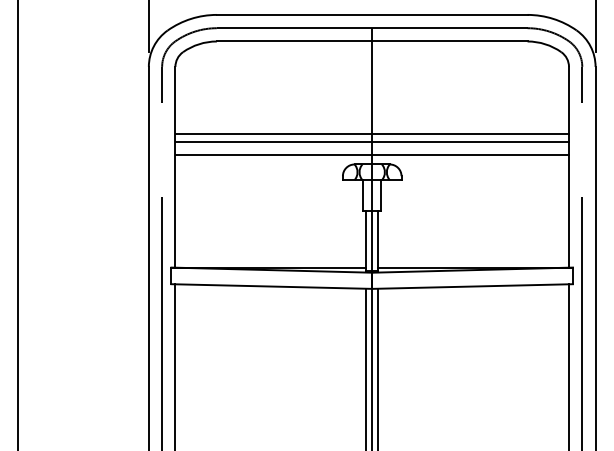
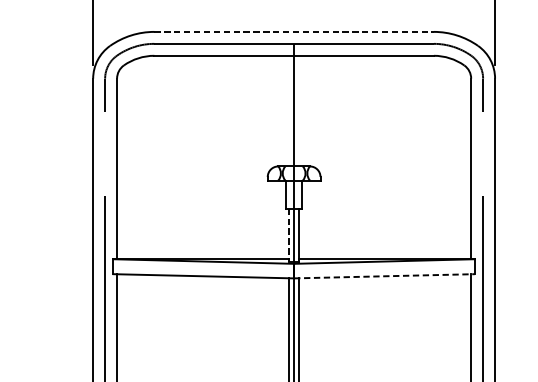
line: (372, 14) -> (294, 31), solid -> dashed
line: (371, 133) -> (293, 138), removed
line: (371, 141) -> (293, 145), removed
line: (371, 155) -> (293, 158), removed
line: (366, 241) -> (288, 235), solid -> dashed
line: (473, 286) -> (385, 276), solid -> dashed

